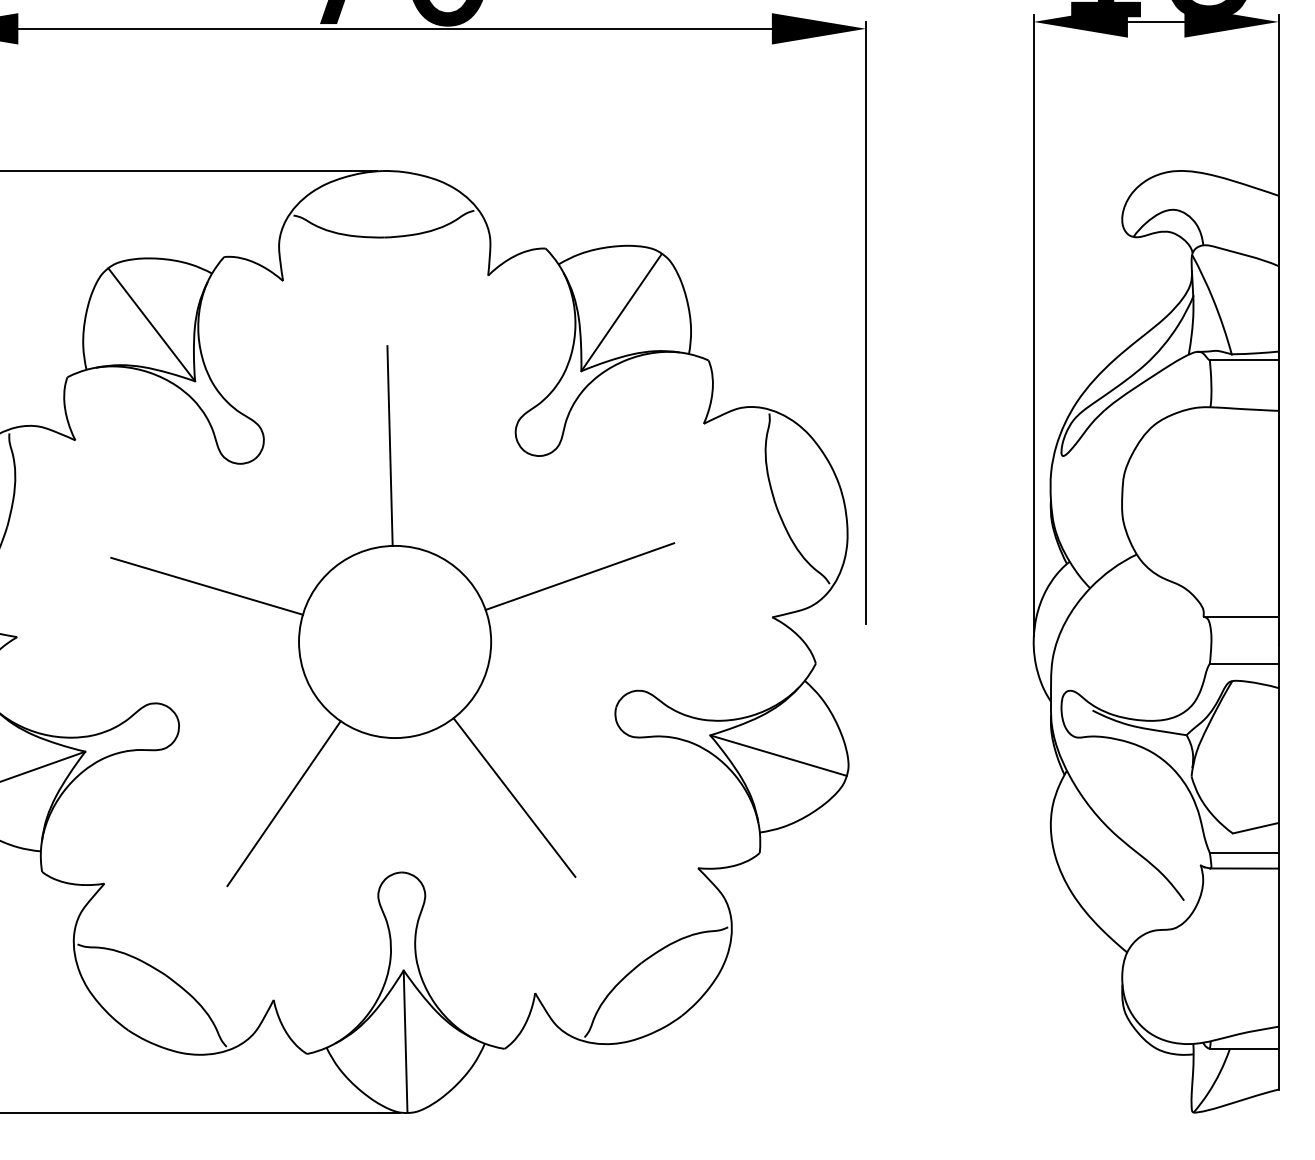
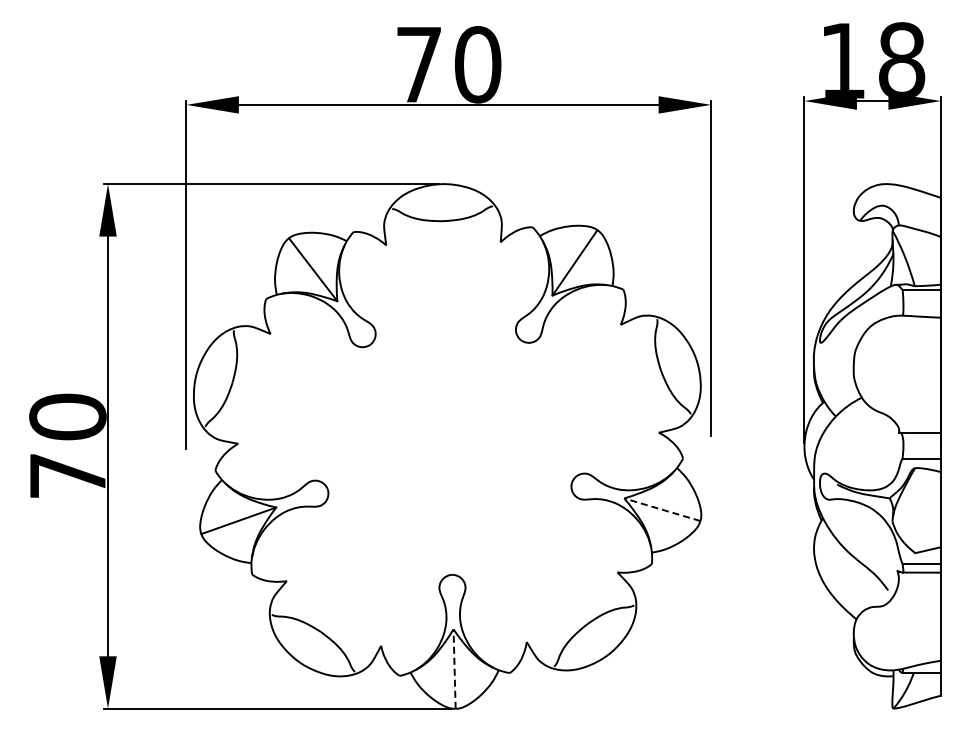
part: (392, 615) -> (447, 431), removed
line: (778, 755) -> (662, 509), solid -> dashed
line: (405, 1042) -> (454, 669), solid -> dashed

